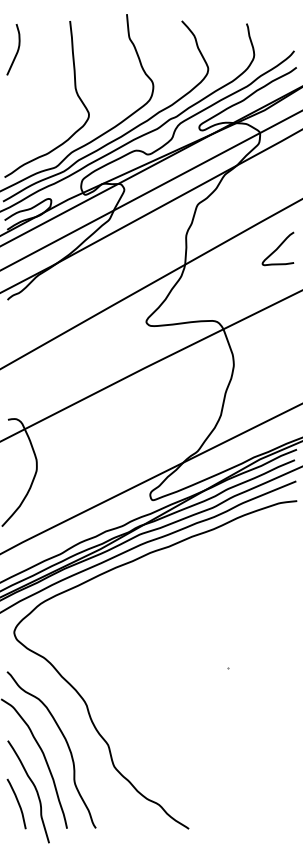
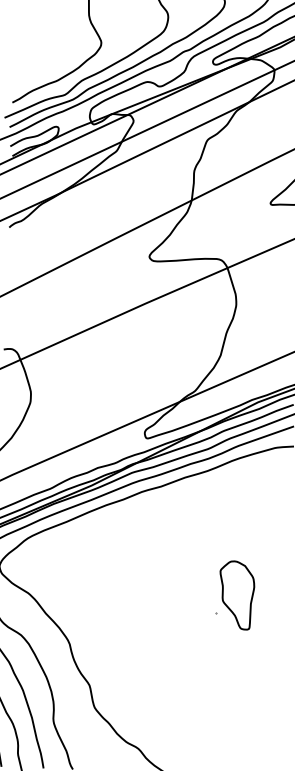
part: (247, 649) -> (236, 595), added

